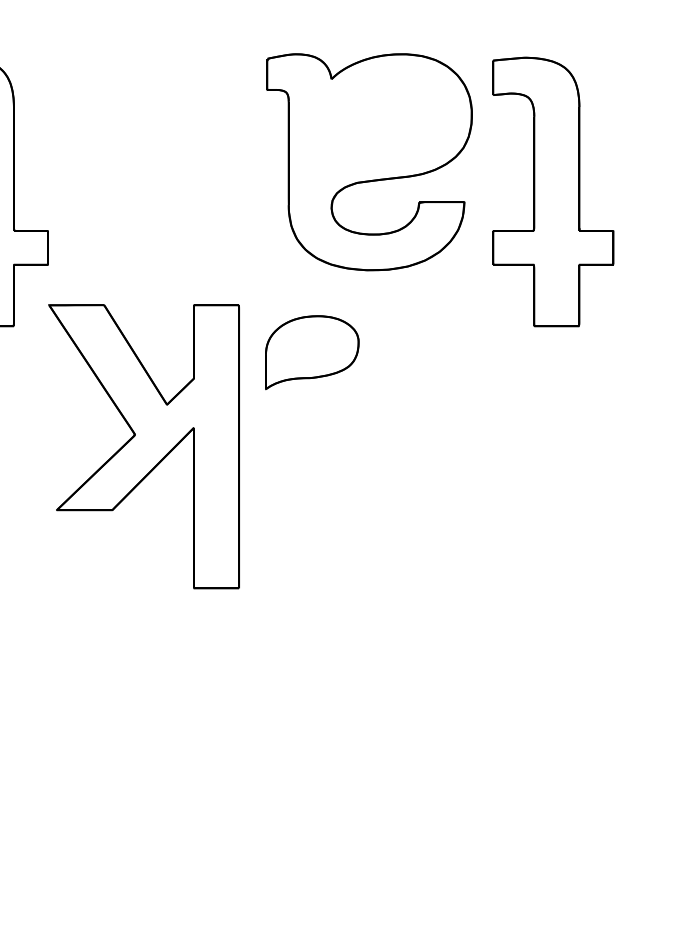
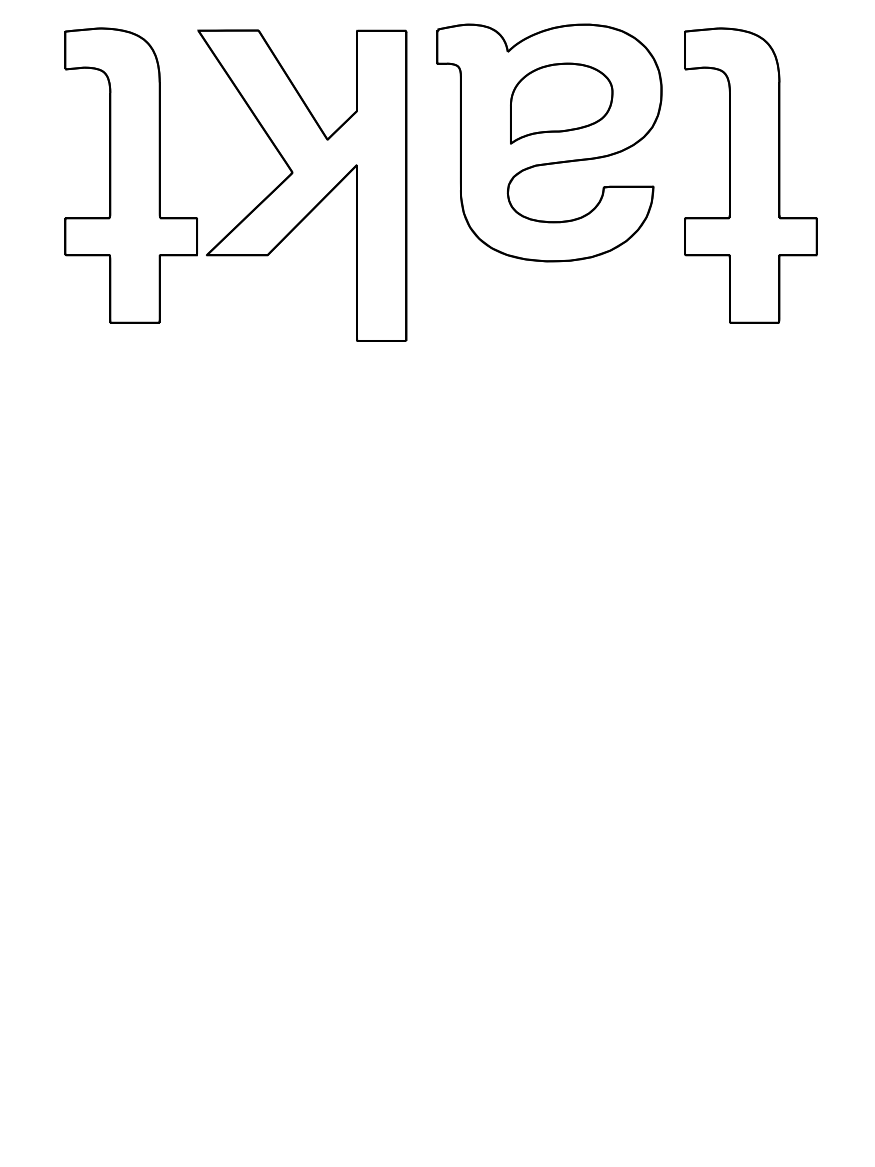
part: (312, 352) -> (561, 103), moved
part: (144, 446) -> (302, 185), moved

